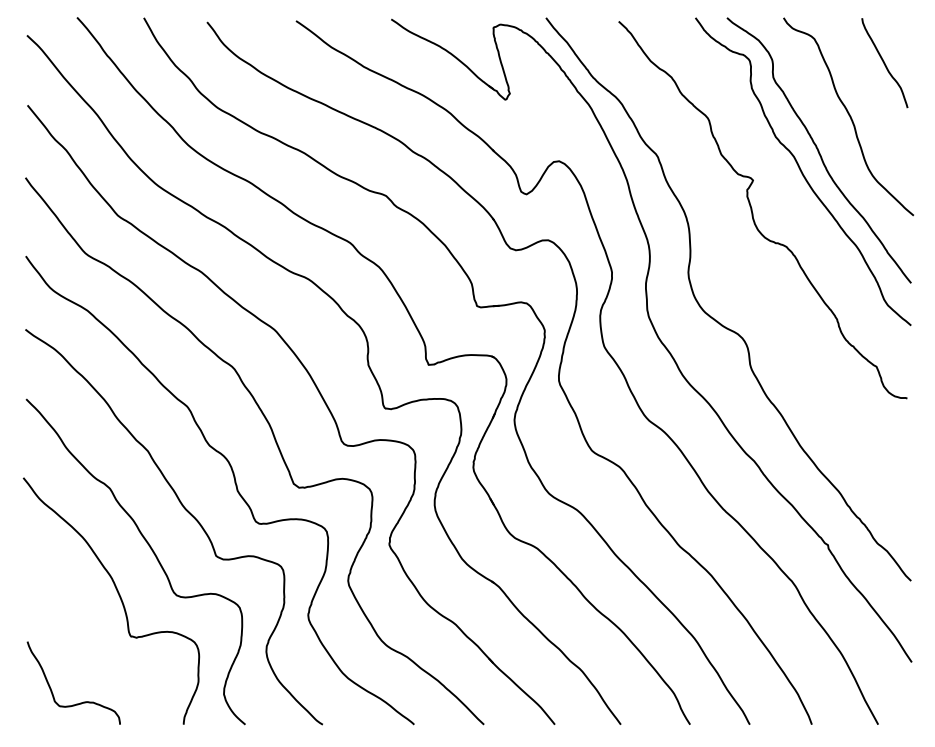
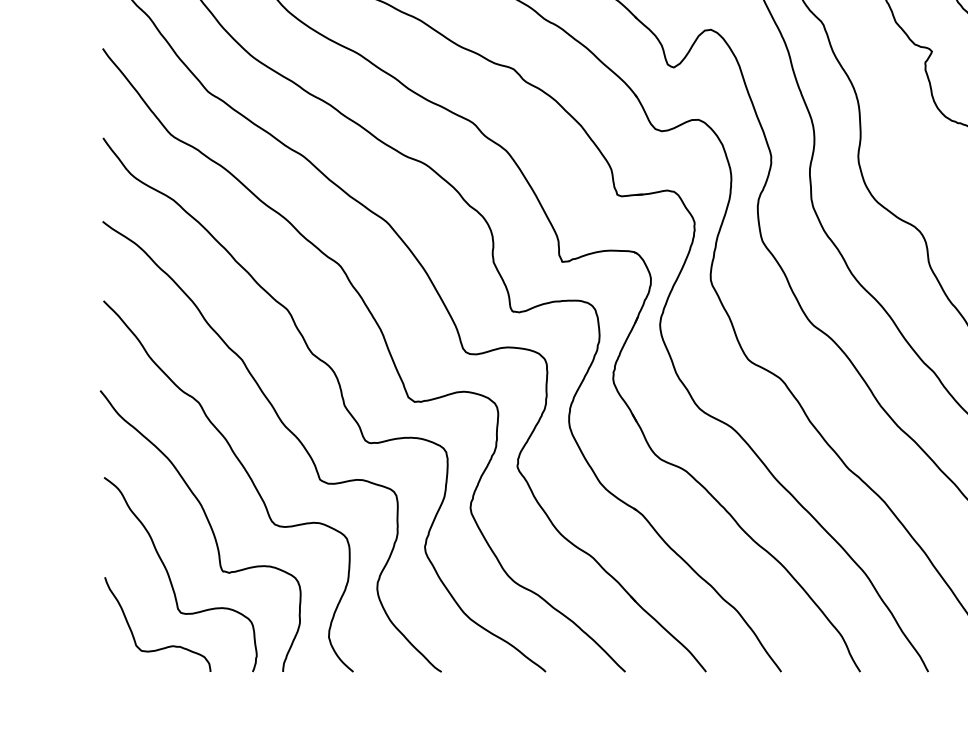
curve: (85, 642) -> (171, 578), added

